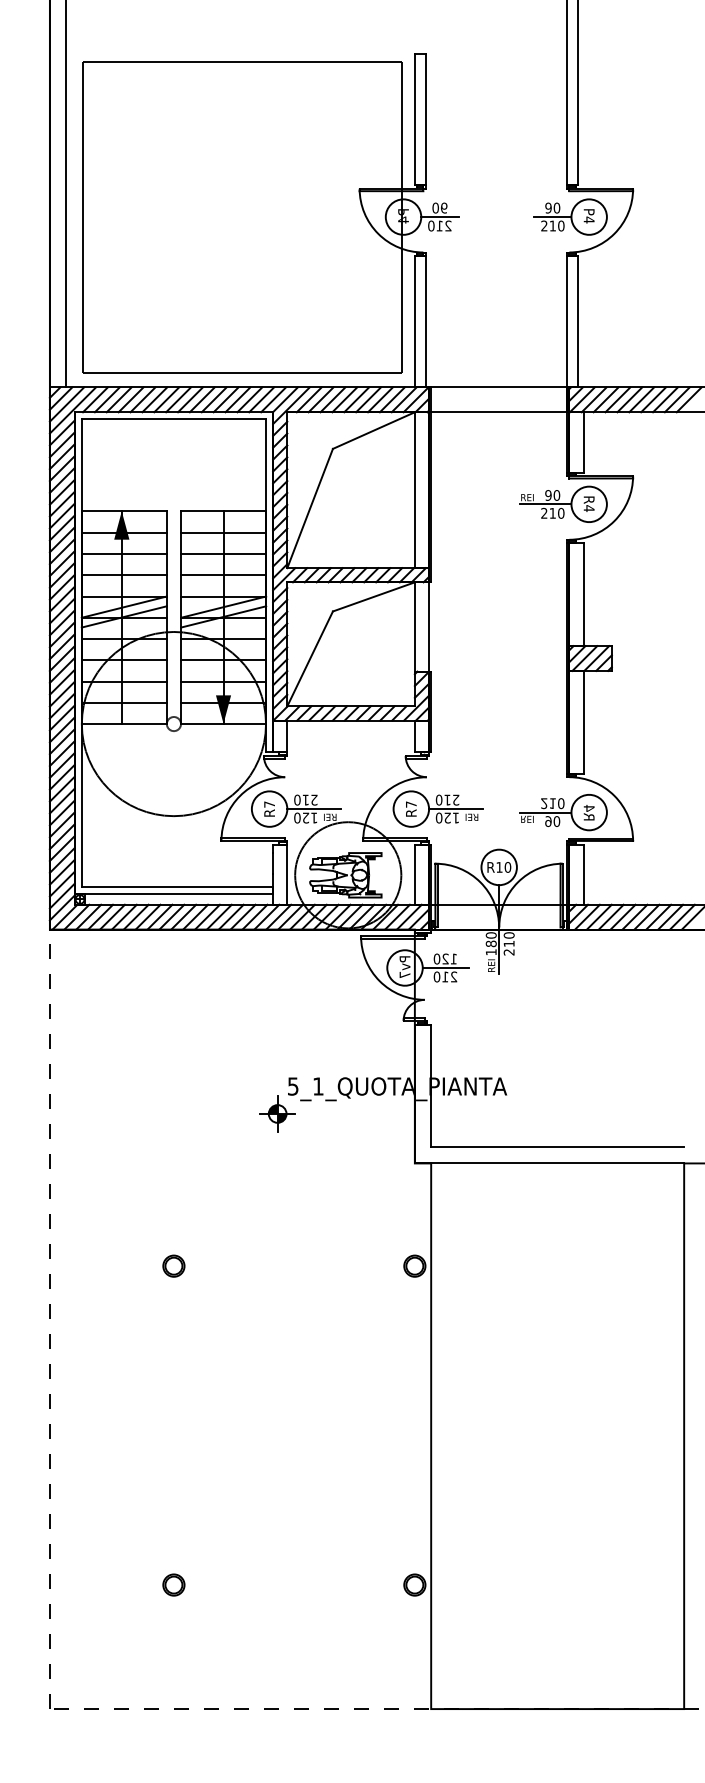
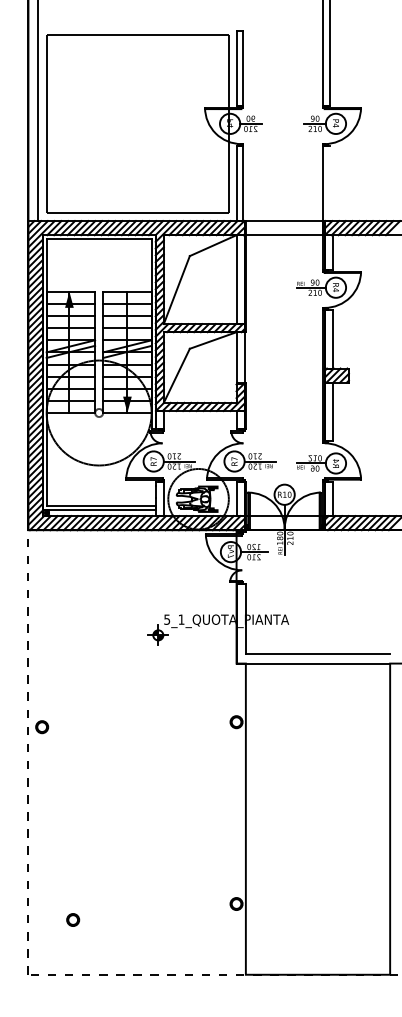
line: (577, 321) -> (329, 183), removed
part: (174, 1266) -> (42, 727), moved
part: (174, 1584) -> (73, 919), moved

